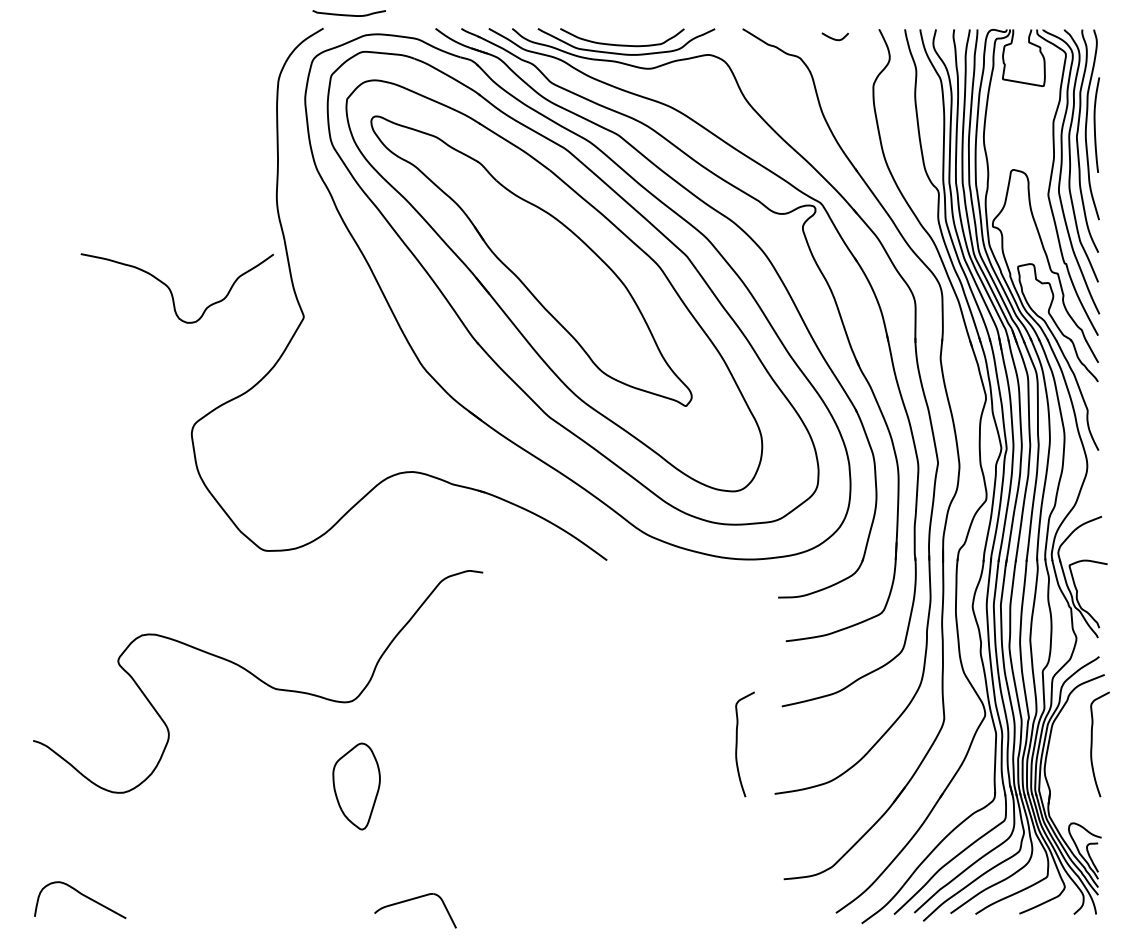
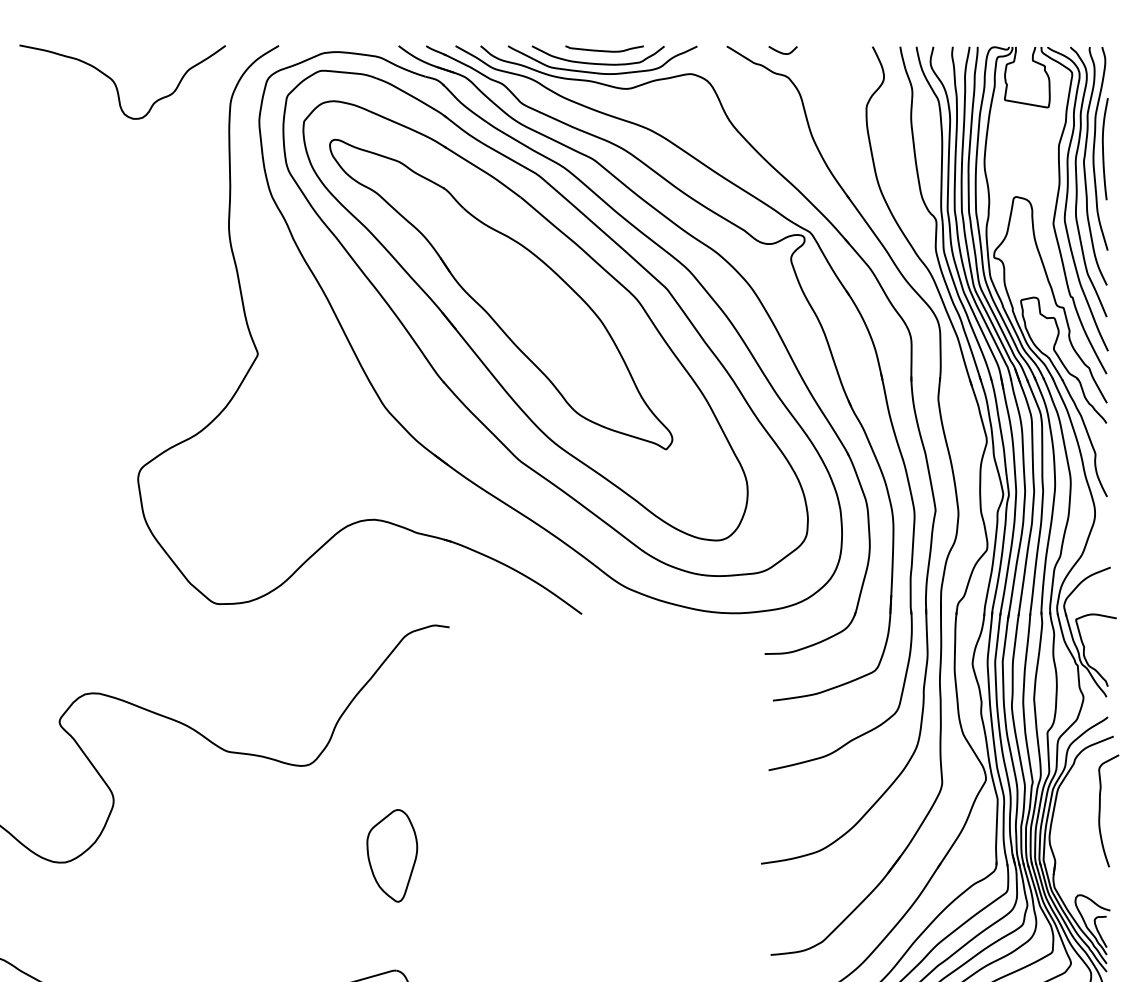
curve: (348, 14) -> (603, 50), moved
curve: (835, 38) -> (783, 52), moved
curve: (171, 290) -> (116, 84), moved
curve: (737, 744) -> (721, 810), removed
part: (356, 786) -> (392, 855), moved

